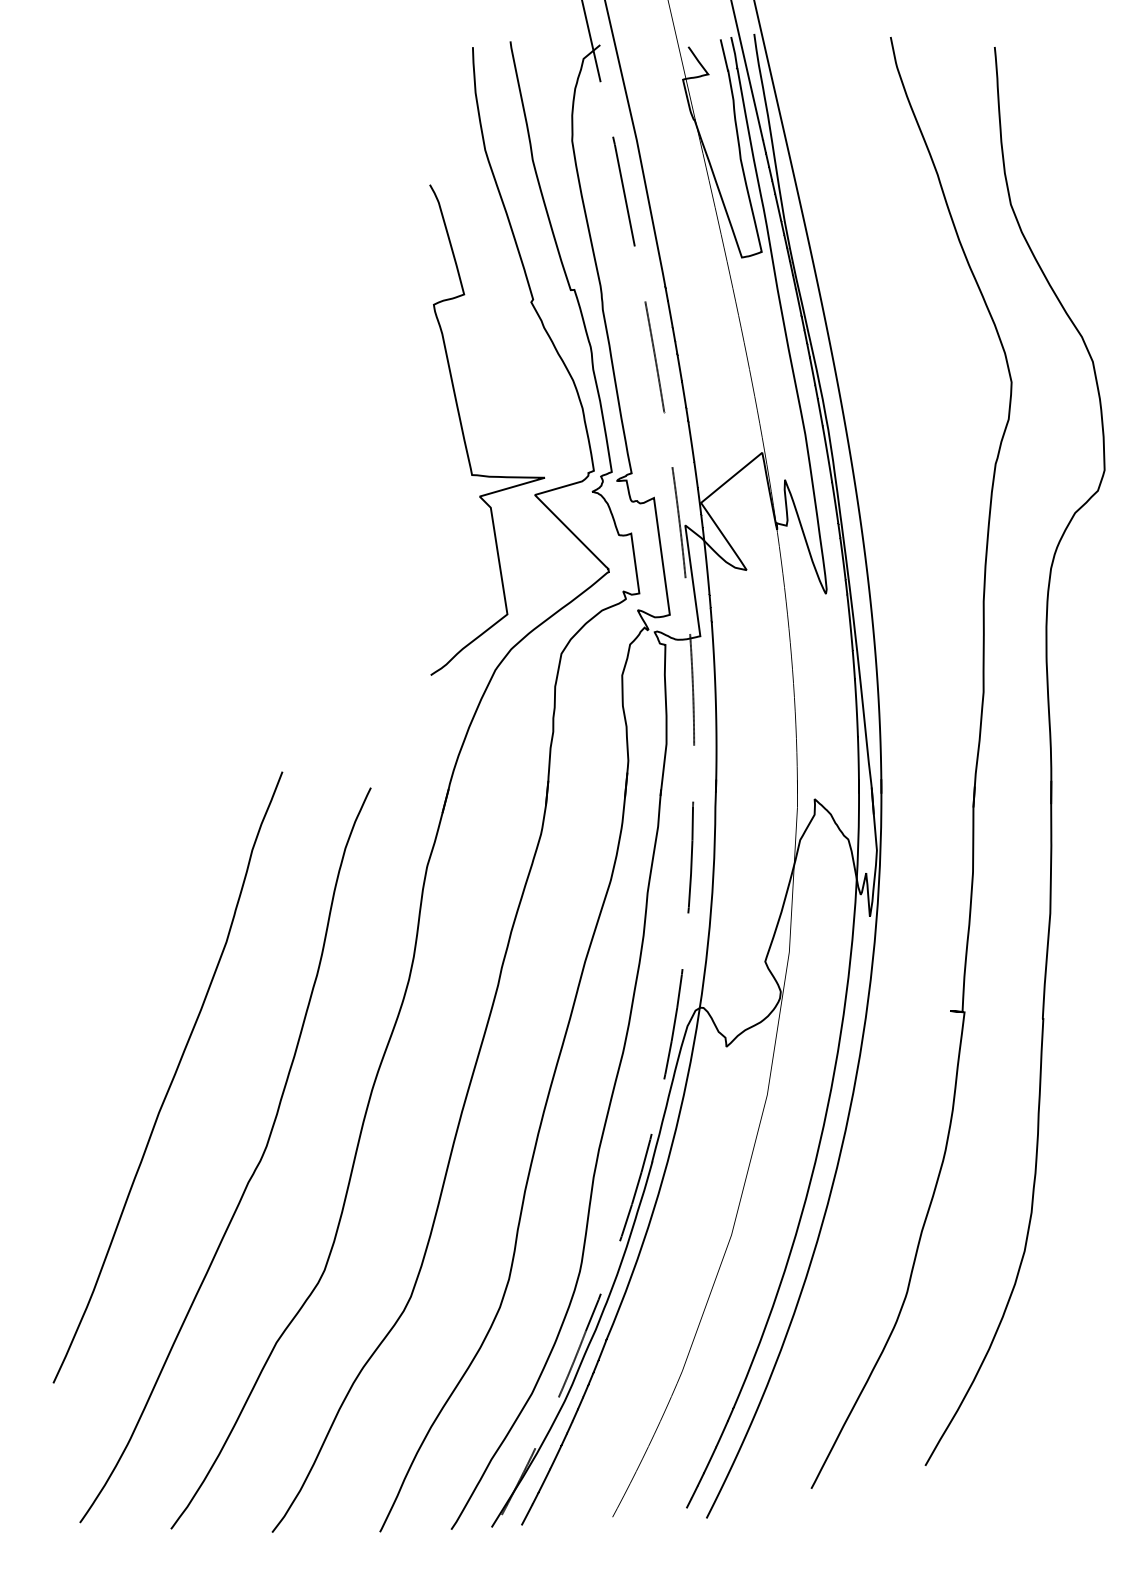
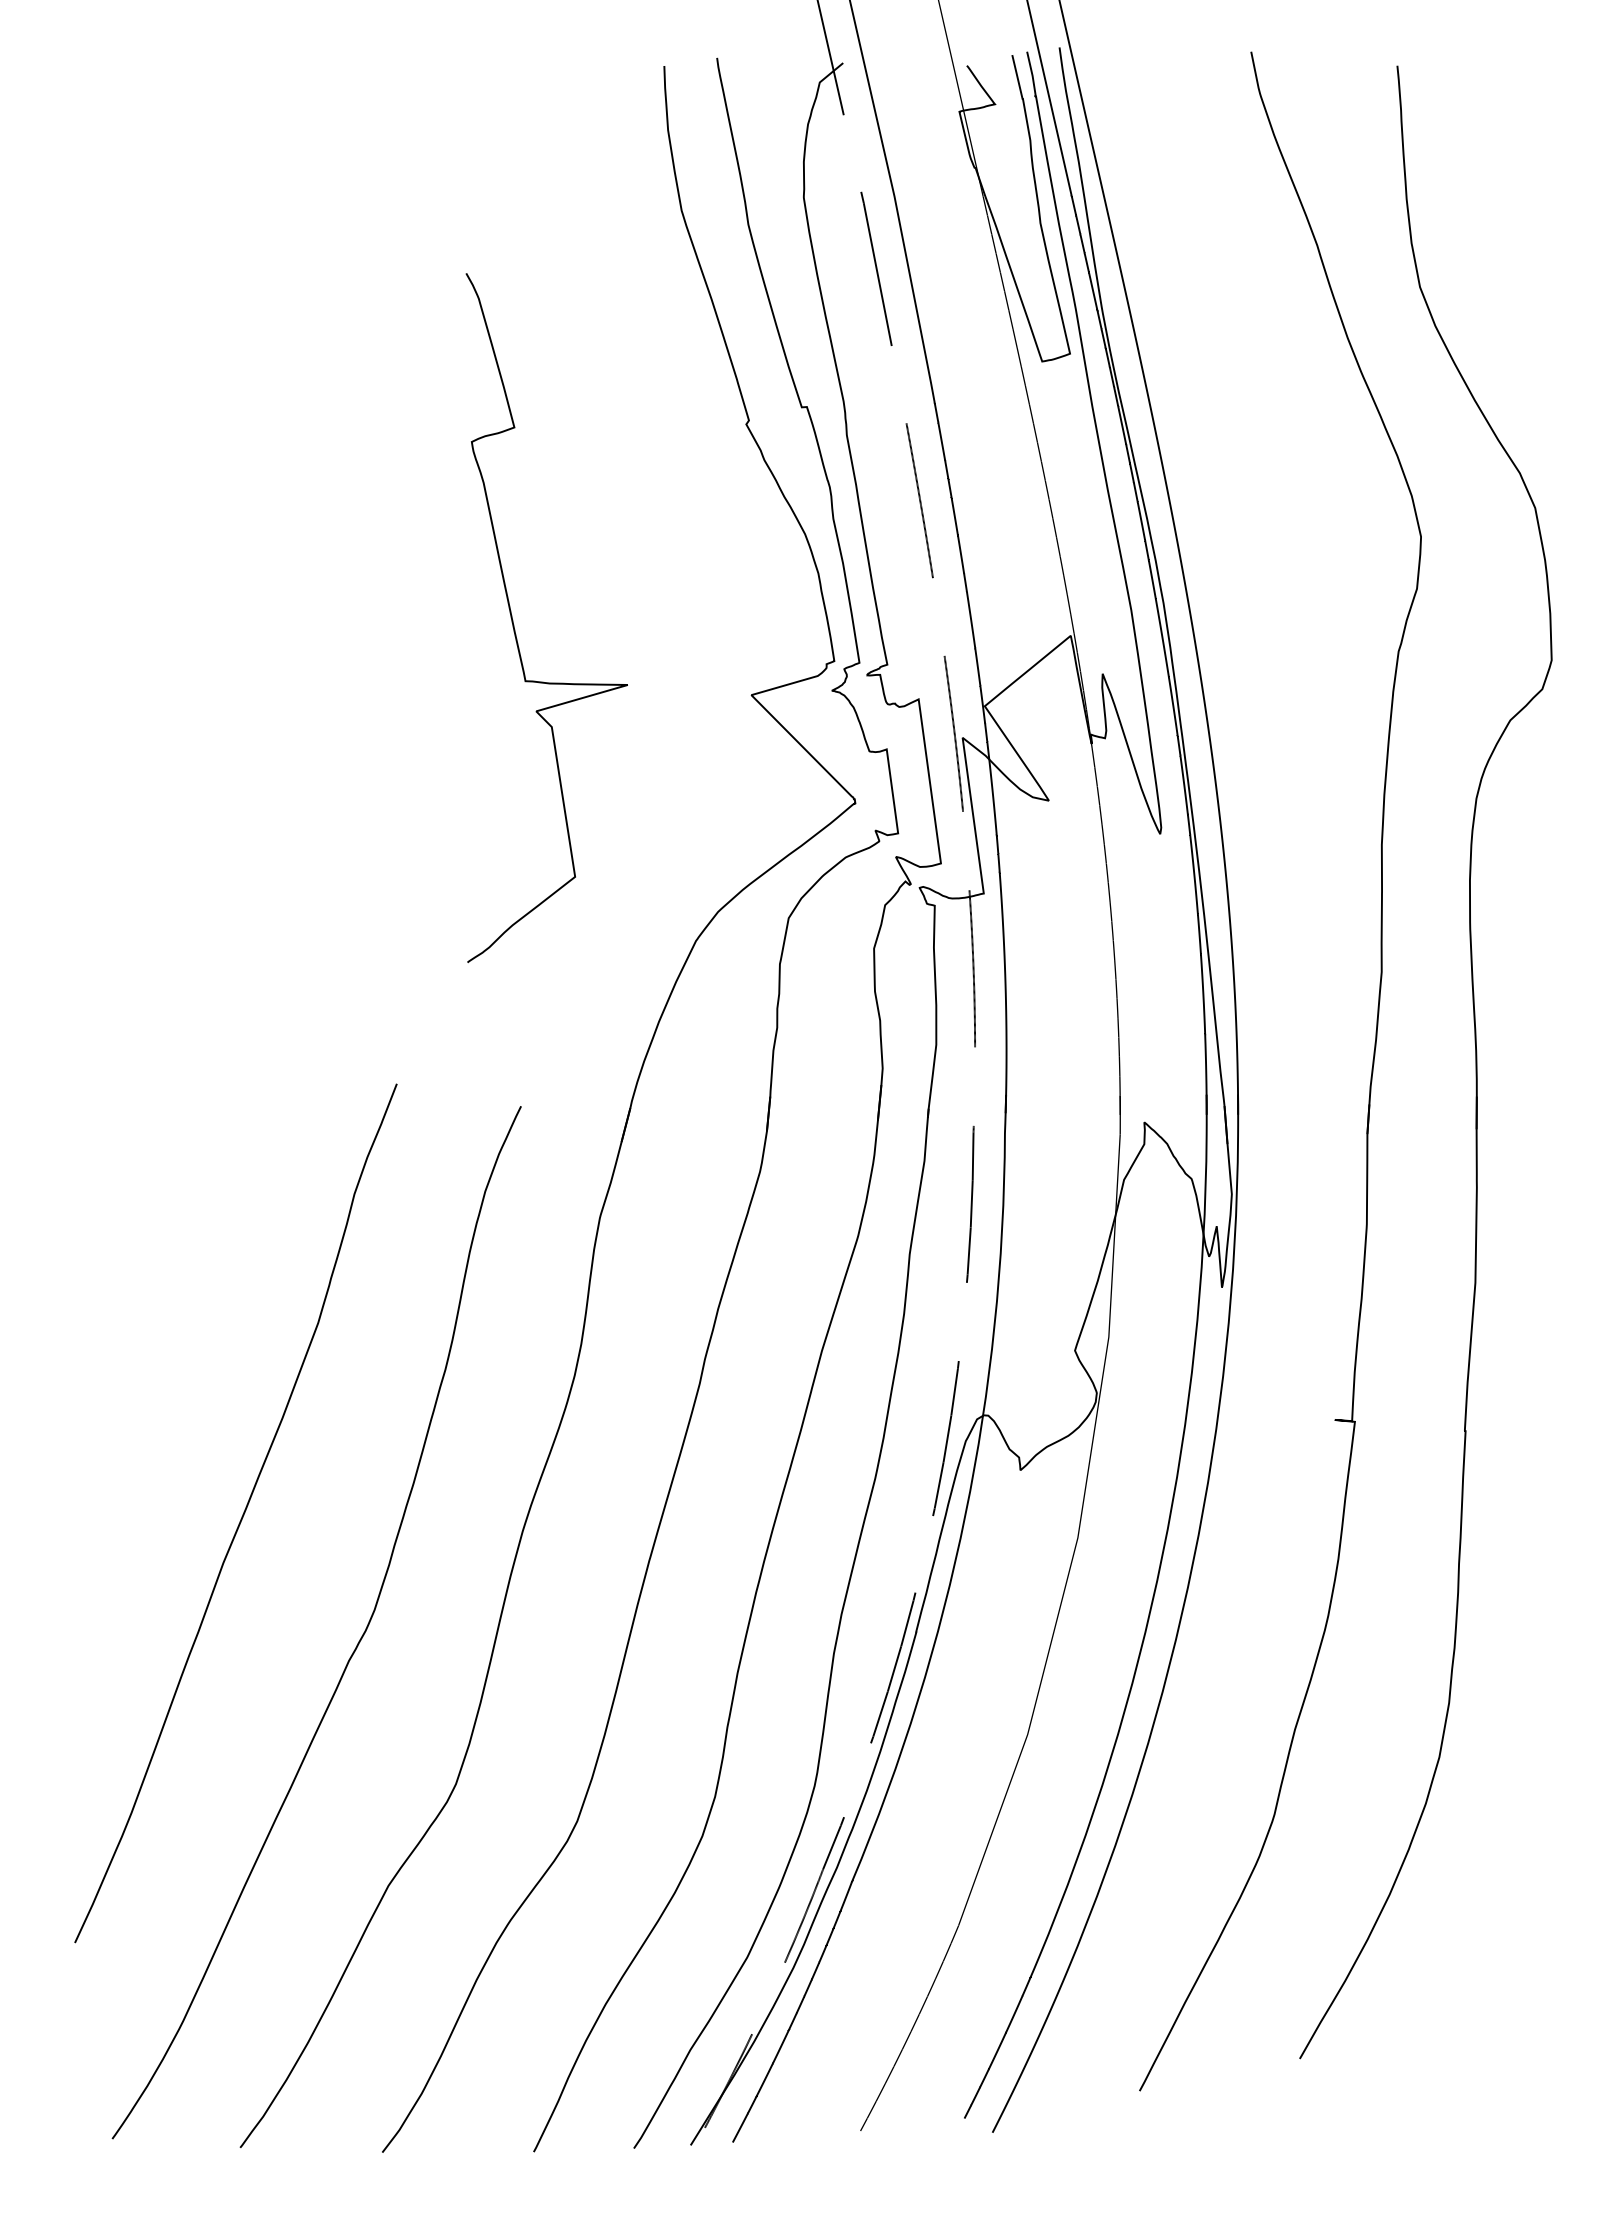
curve: (464, 434) -> (514, 624), moved

